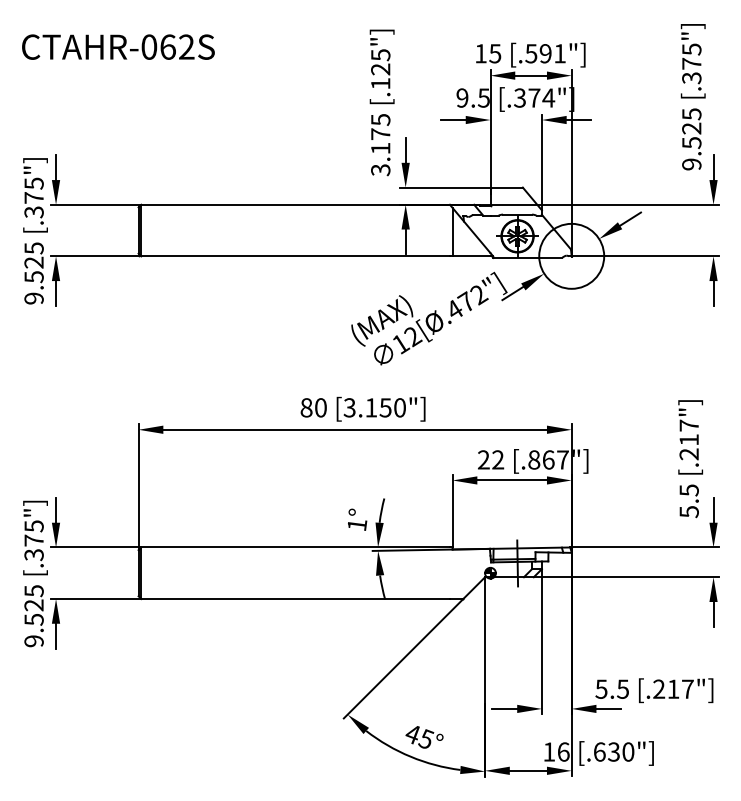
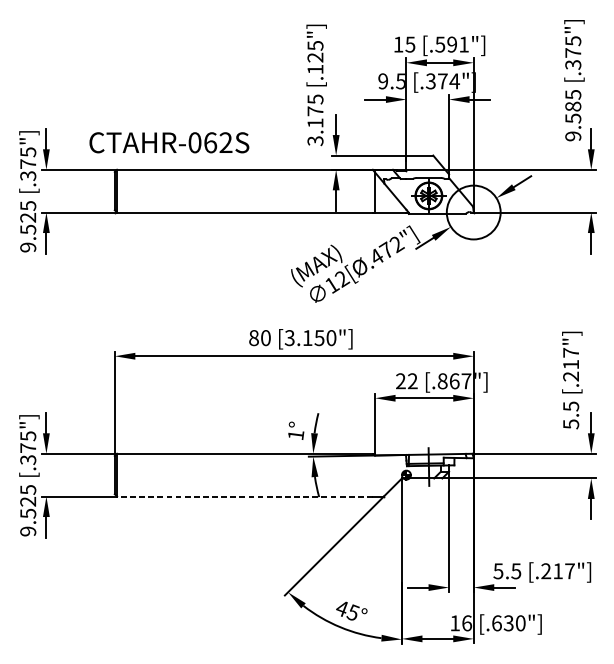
text: (118, 46) -> (169, 142), moved
text: (691, 128) -> (573, 106), 9.525 -> 9.585
line: (295, 599) -> (244, 496), solid -> dashed

